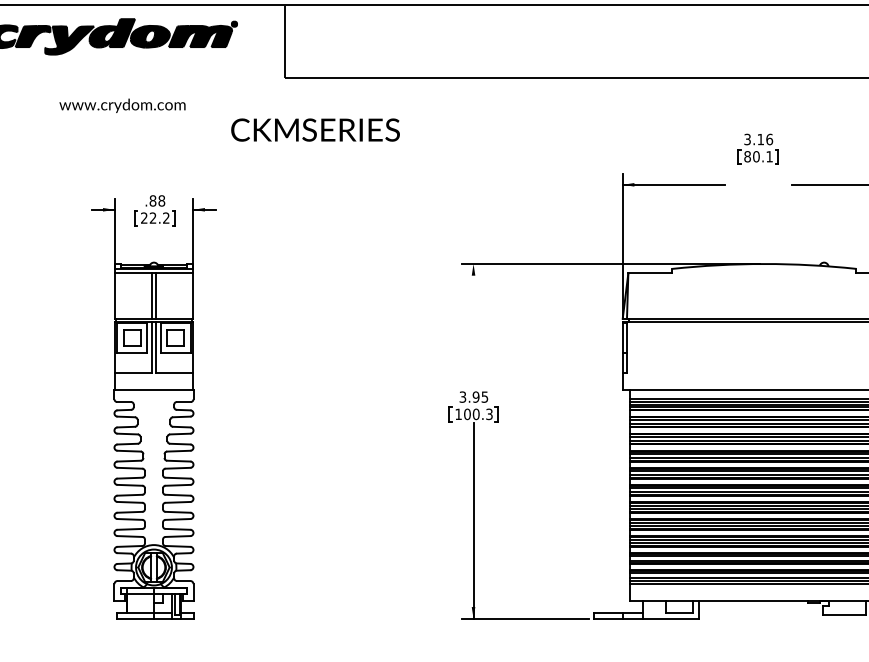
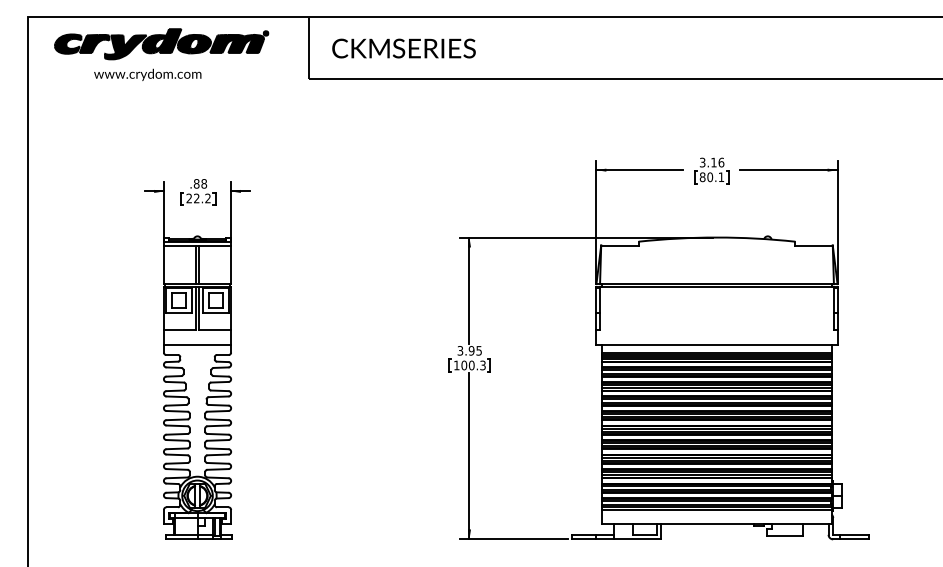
text: (122, 105) -> (147, 74), moved
text: (314, 129) -> (403, 48), moved
part: (757, 148) -> (711, 170), moved
line: (473, 326) -> (469, 290), added

